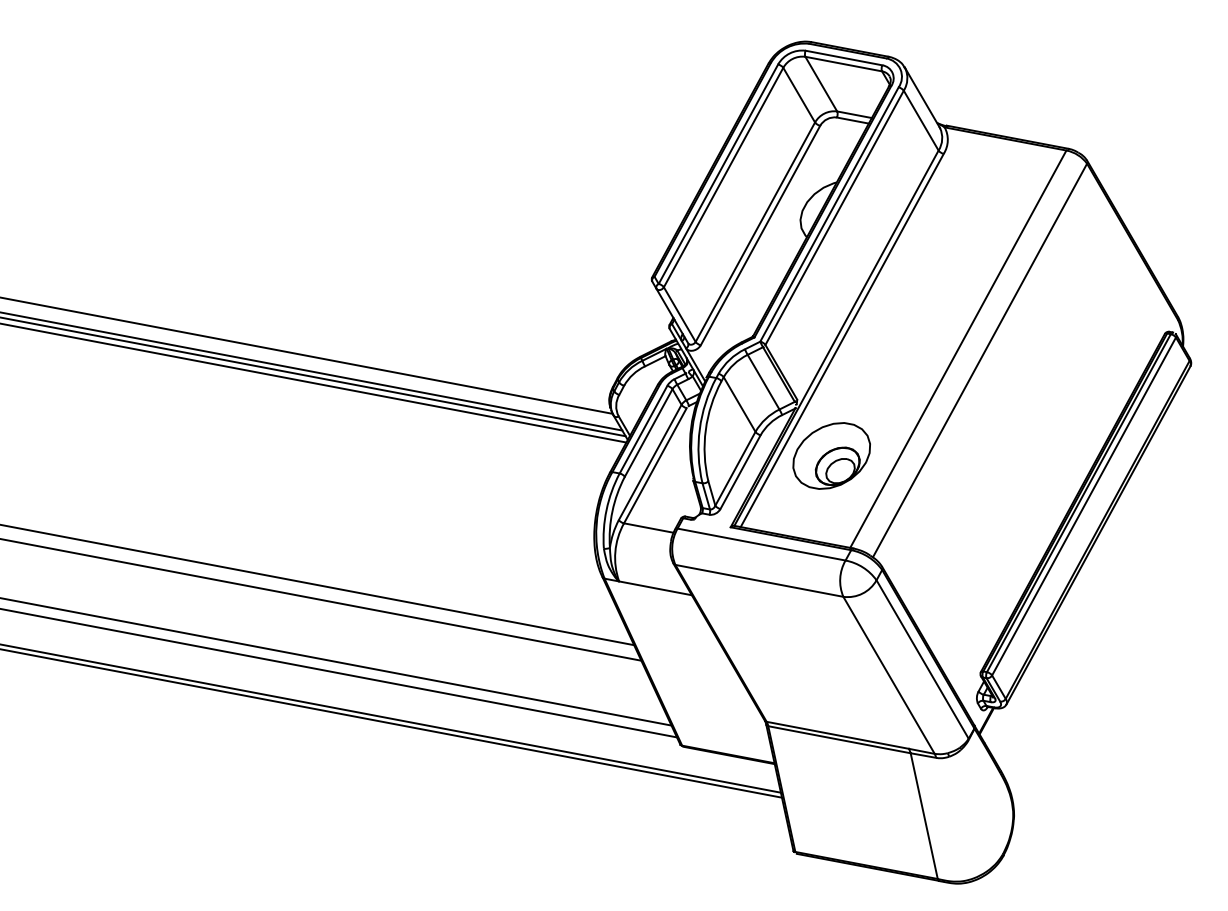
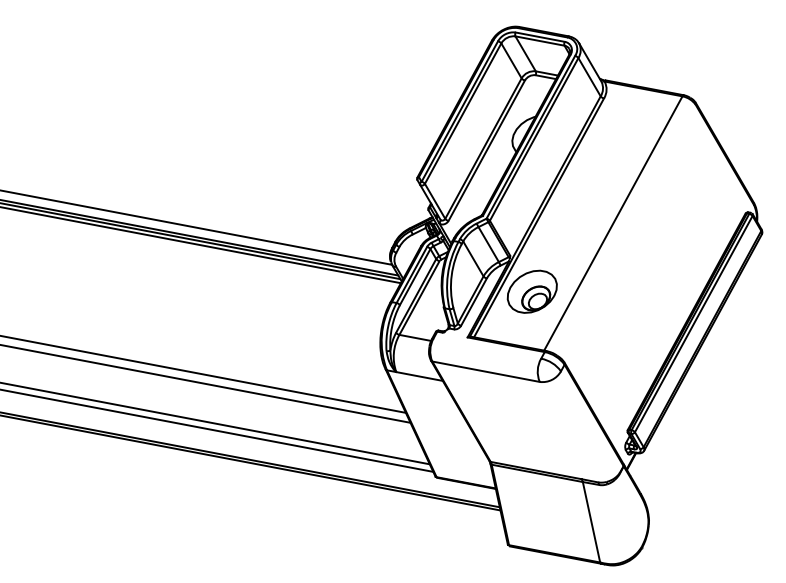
line: (978, 360) -> (626, 230), removed
line: (761, 544) -> (487, 348), removed
line: (922, 658) -> (590, 421), removed
line: (888, 674) -> (568, 431), removed

